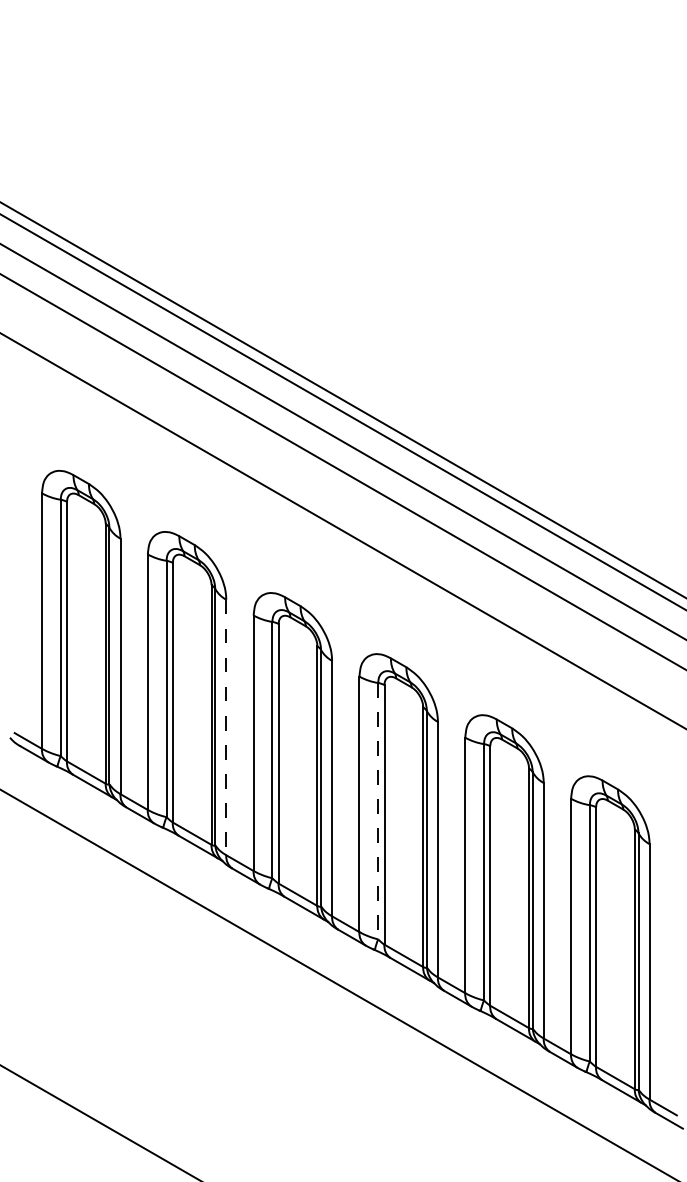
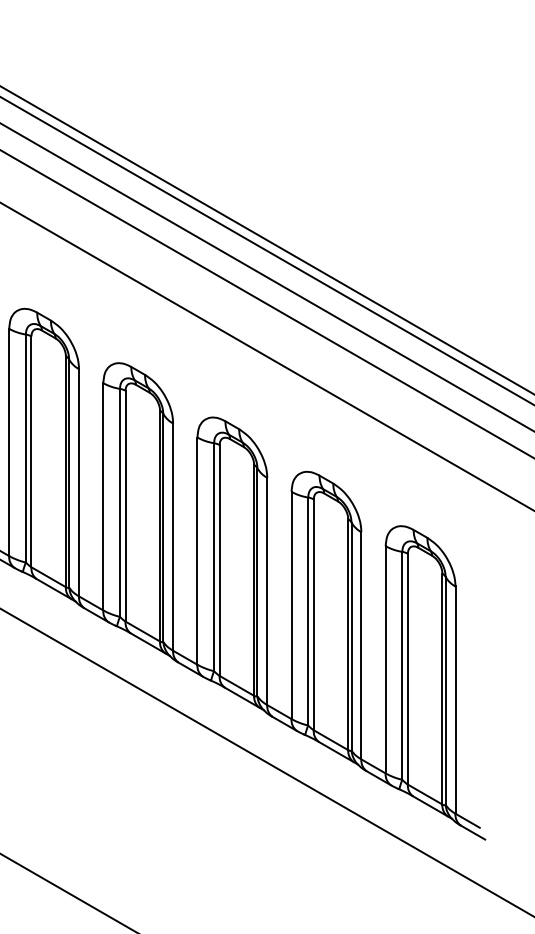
line: (226, 727) -> (79, 482), dashed -> solid
line: (378, 811) -> (214, 557), dashed -> solid

